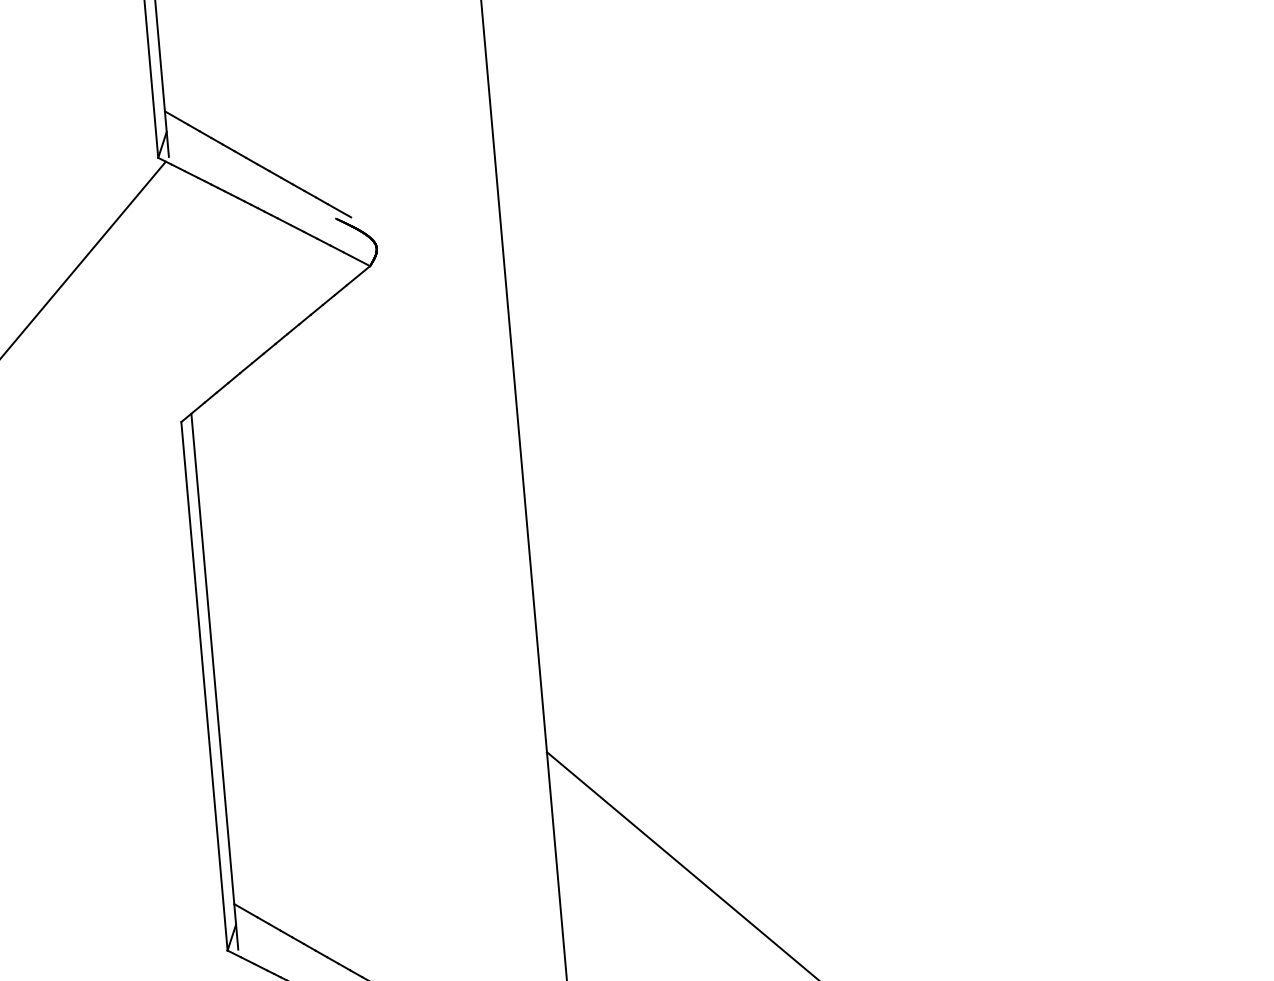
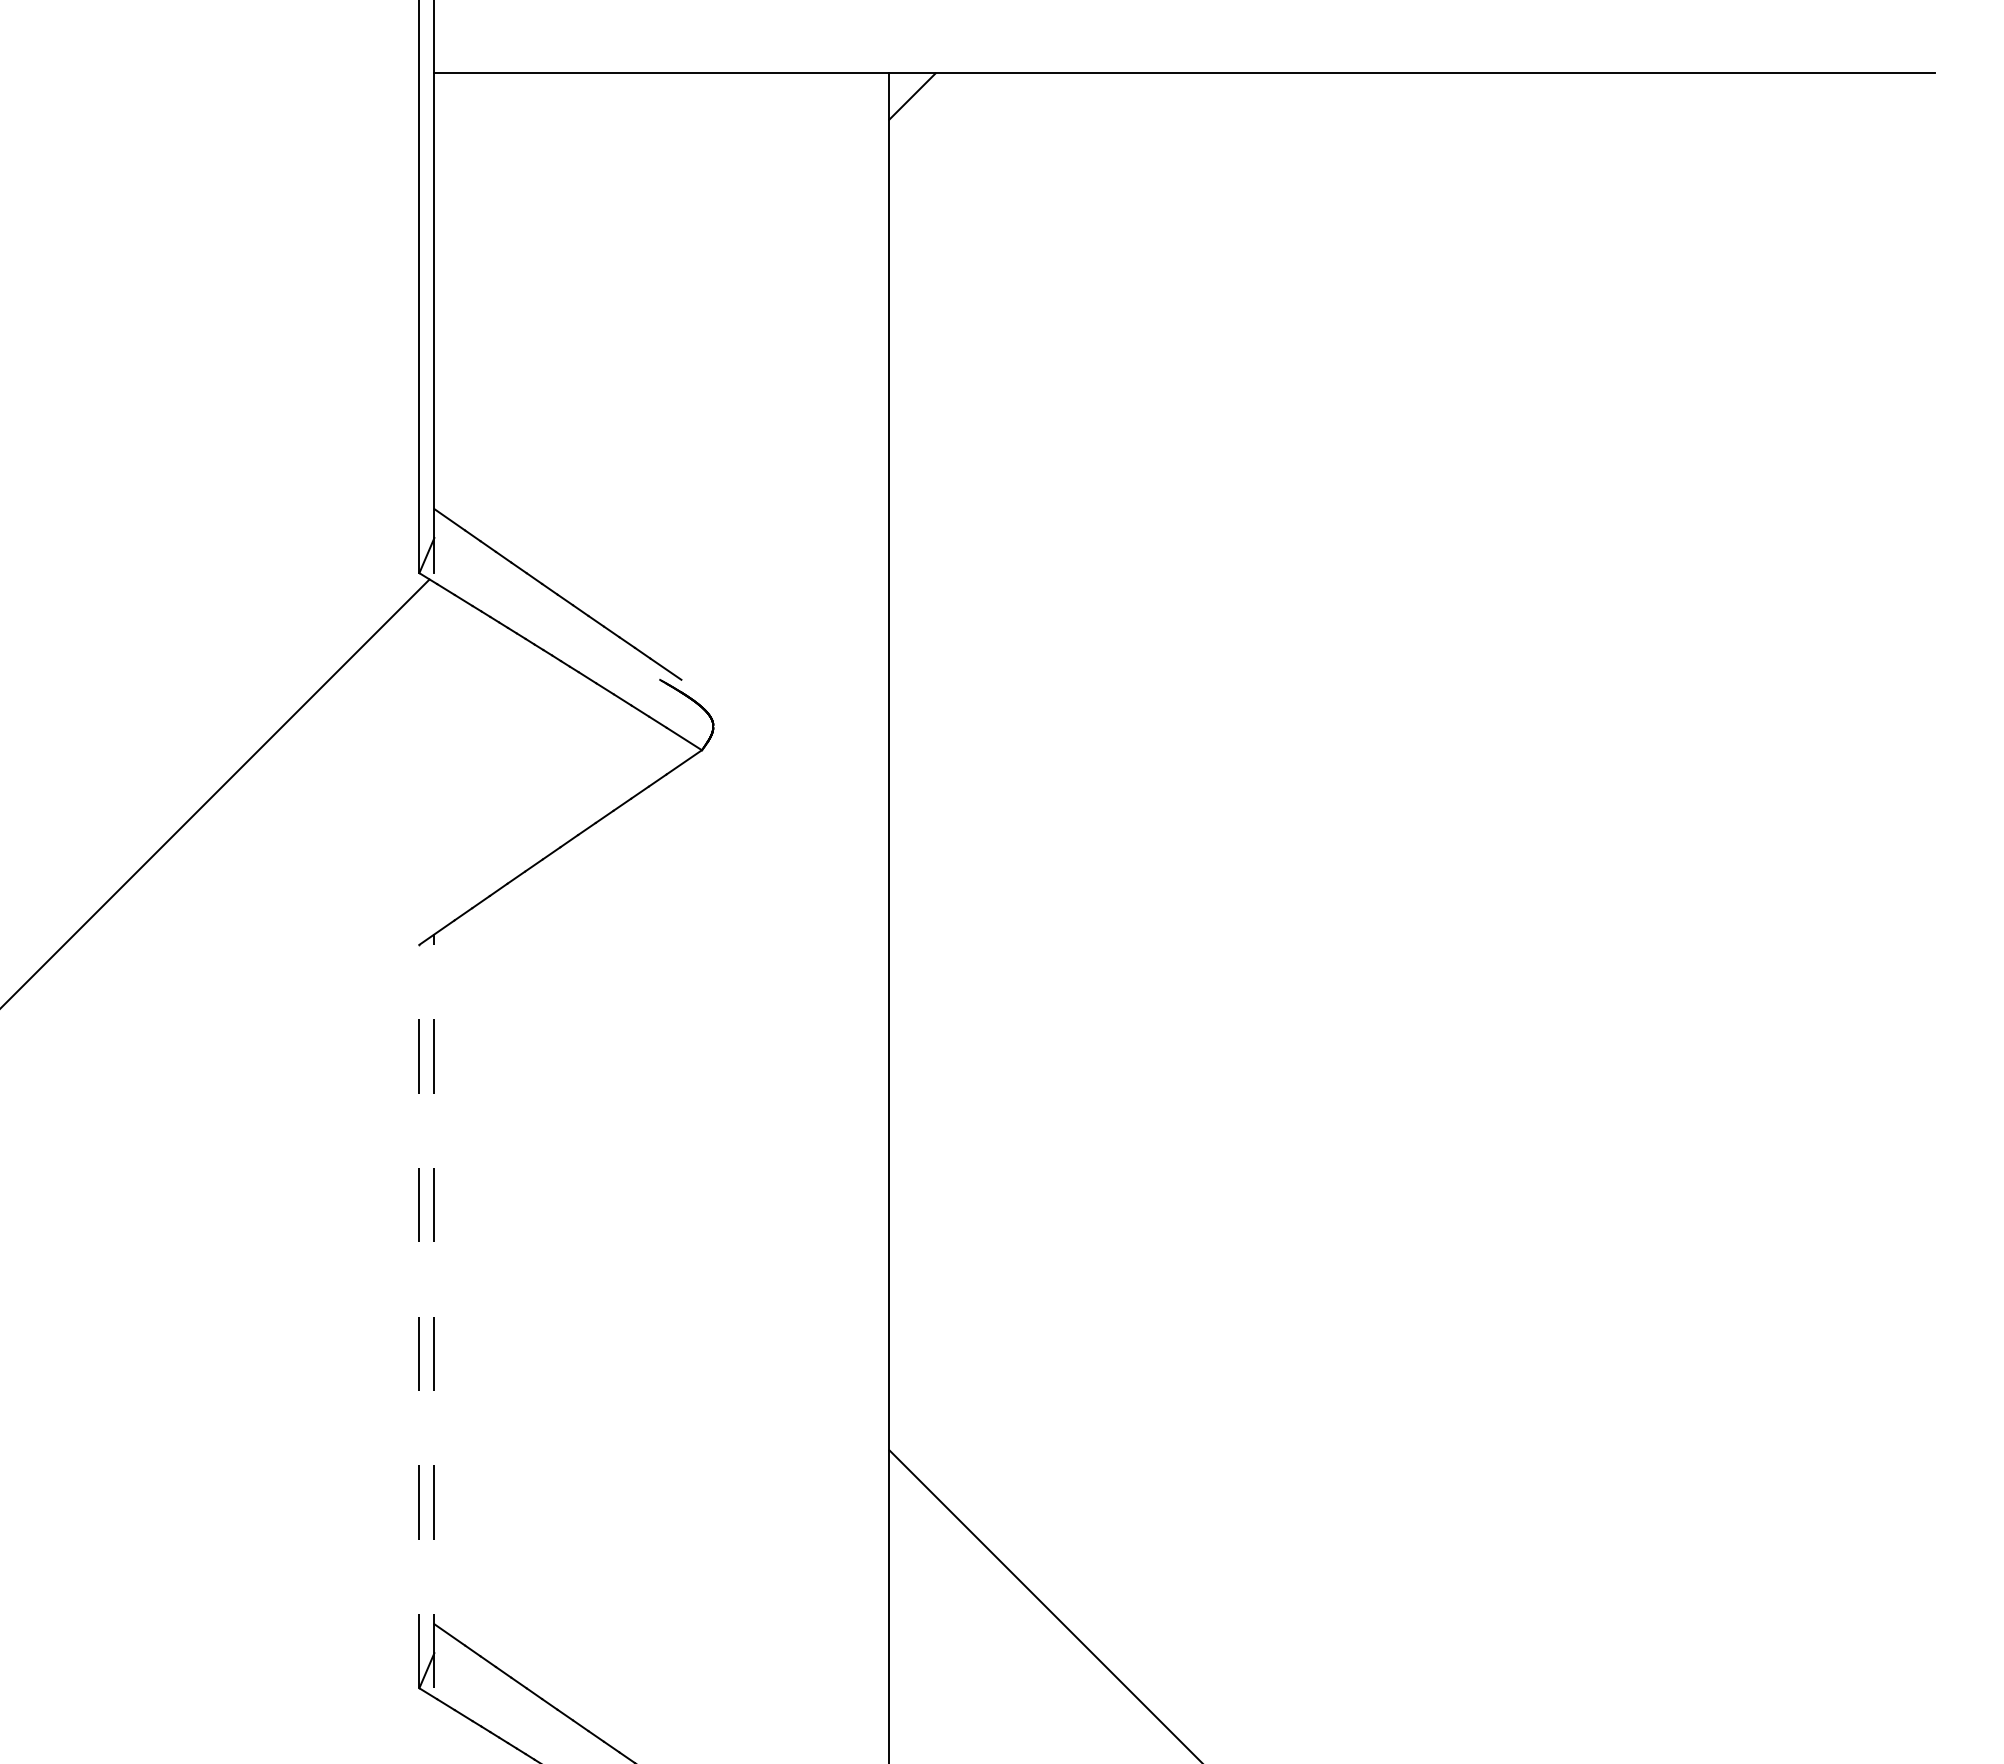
line: (214, 681) -> (434, 1311), solid -> dashed
line: (204, 686) -> (419, 1316), solid -> dashed

